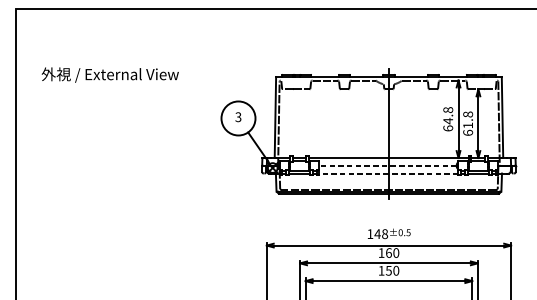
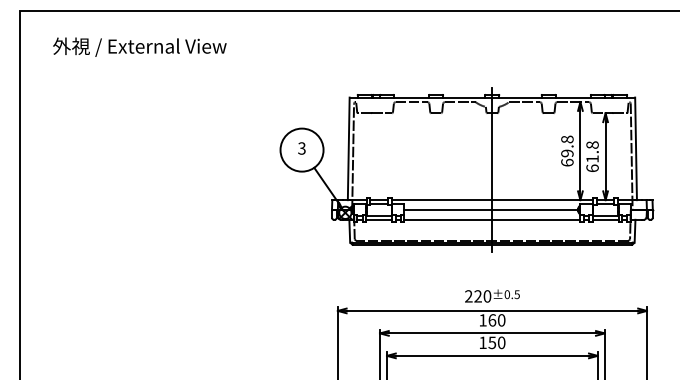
text: (110, 74) -> (139, 46), moved
text: (448, 121) -> (567, 153), 64.8 -> 69.8
line: (388, 165) -> (491, 209), dashed -> solid
line: (389, 173) -> (492, 219), dashed -> solid
text: (377, 234) -> (478, 296), 148 -> 220

